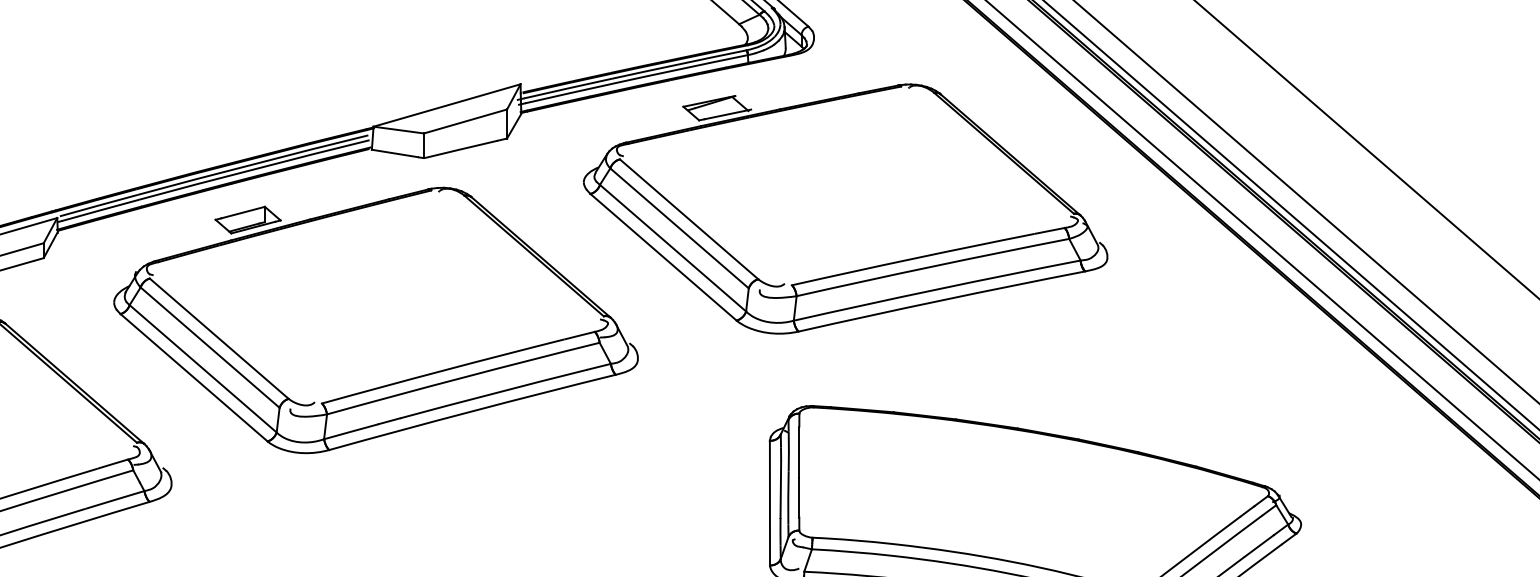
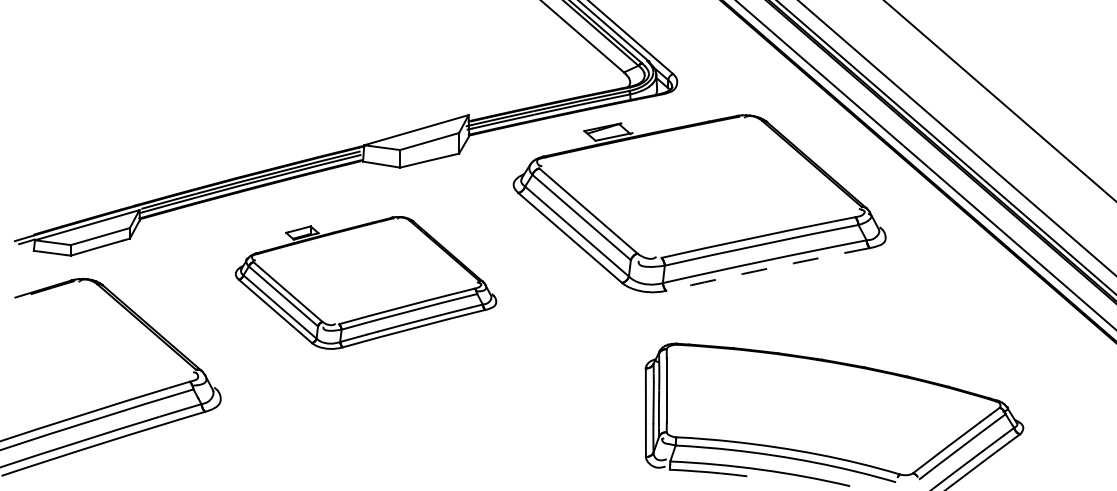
arc: (941, 300) -> (767, 268), solid -> dashed
part: (375, 319) -> (365, 282), size x0.7

